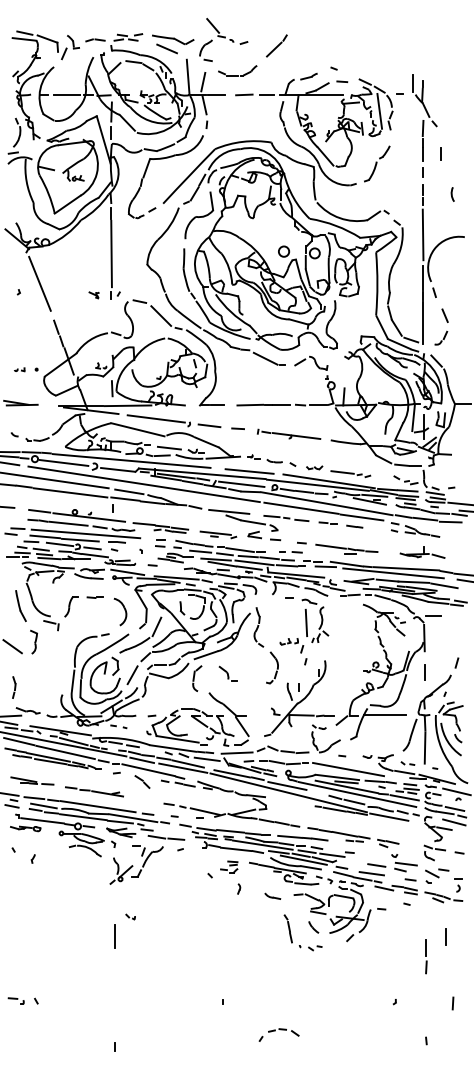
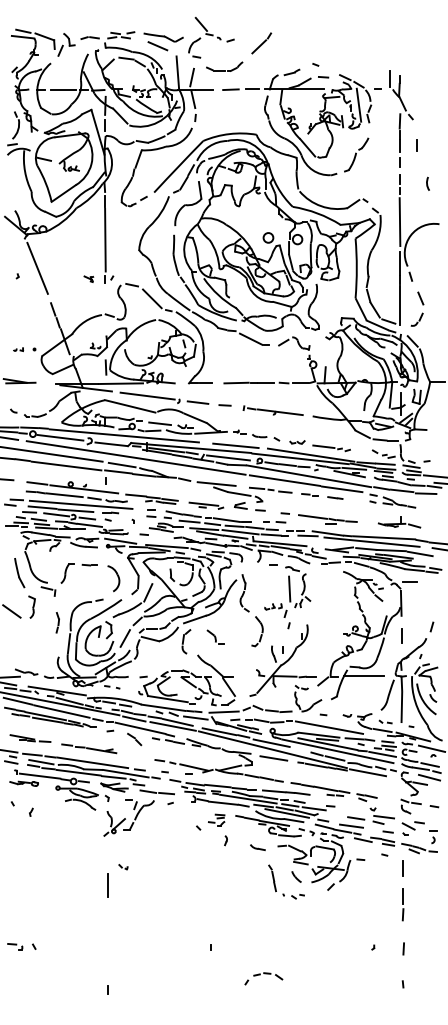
part: (14, 687) -> (58, 622), moved
line: (289, 801) -> (273, 757), added
line: (445, 936) -> (402, 868), moved
line: (452, 1003) -> (403, 948), moved

